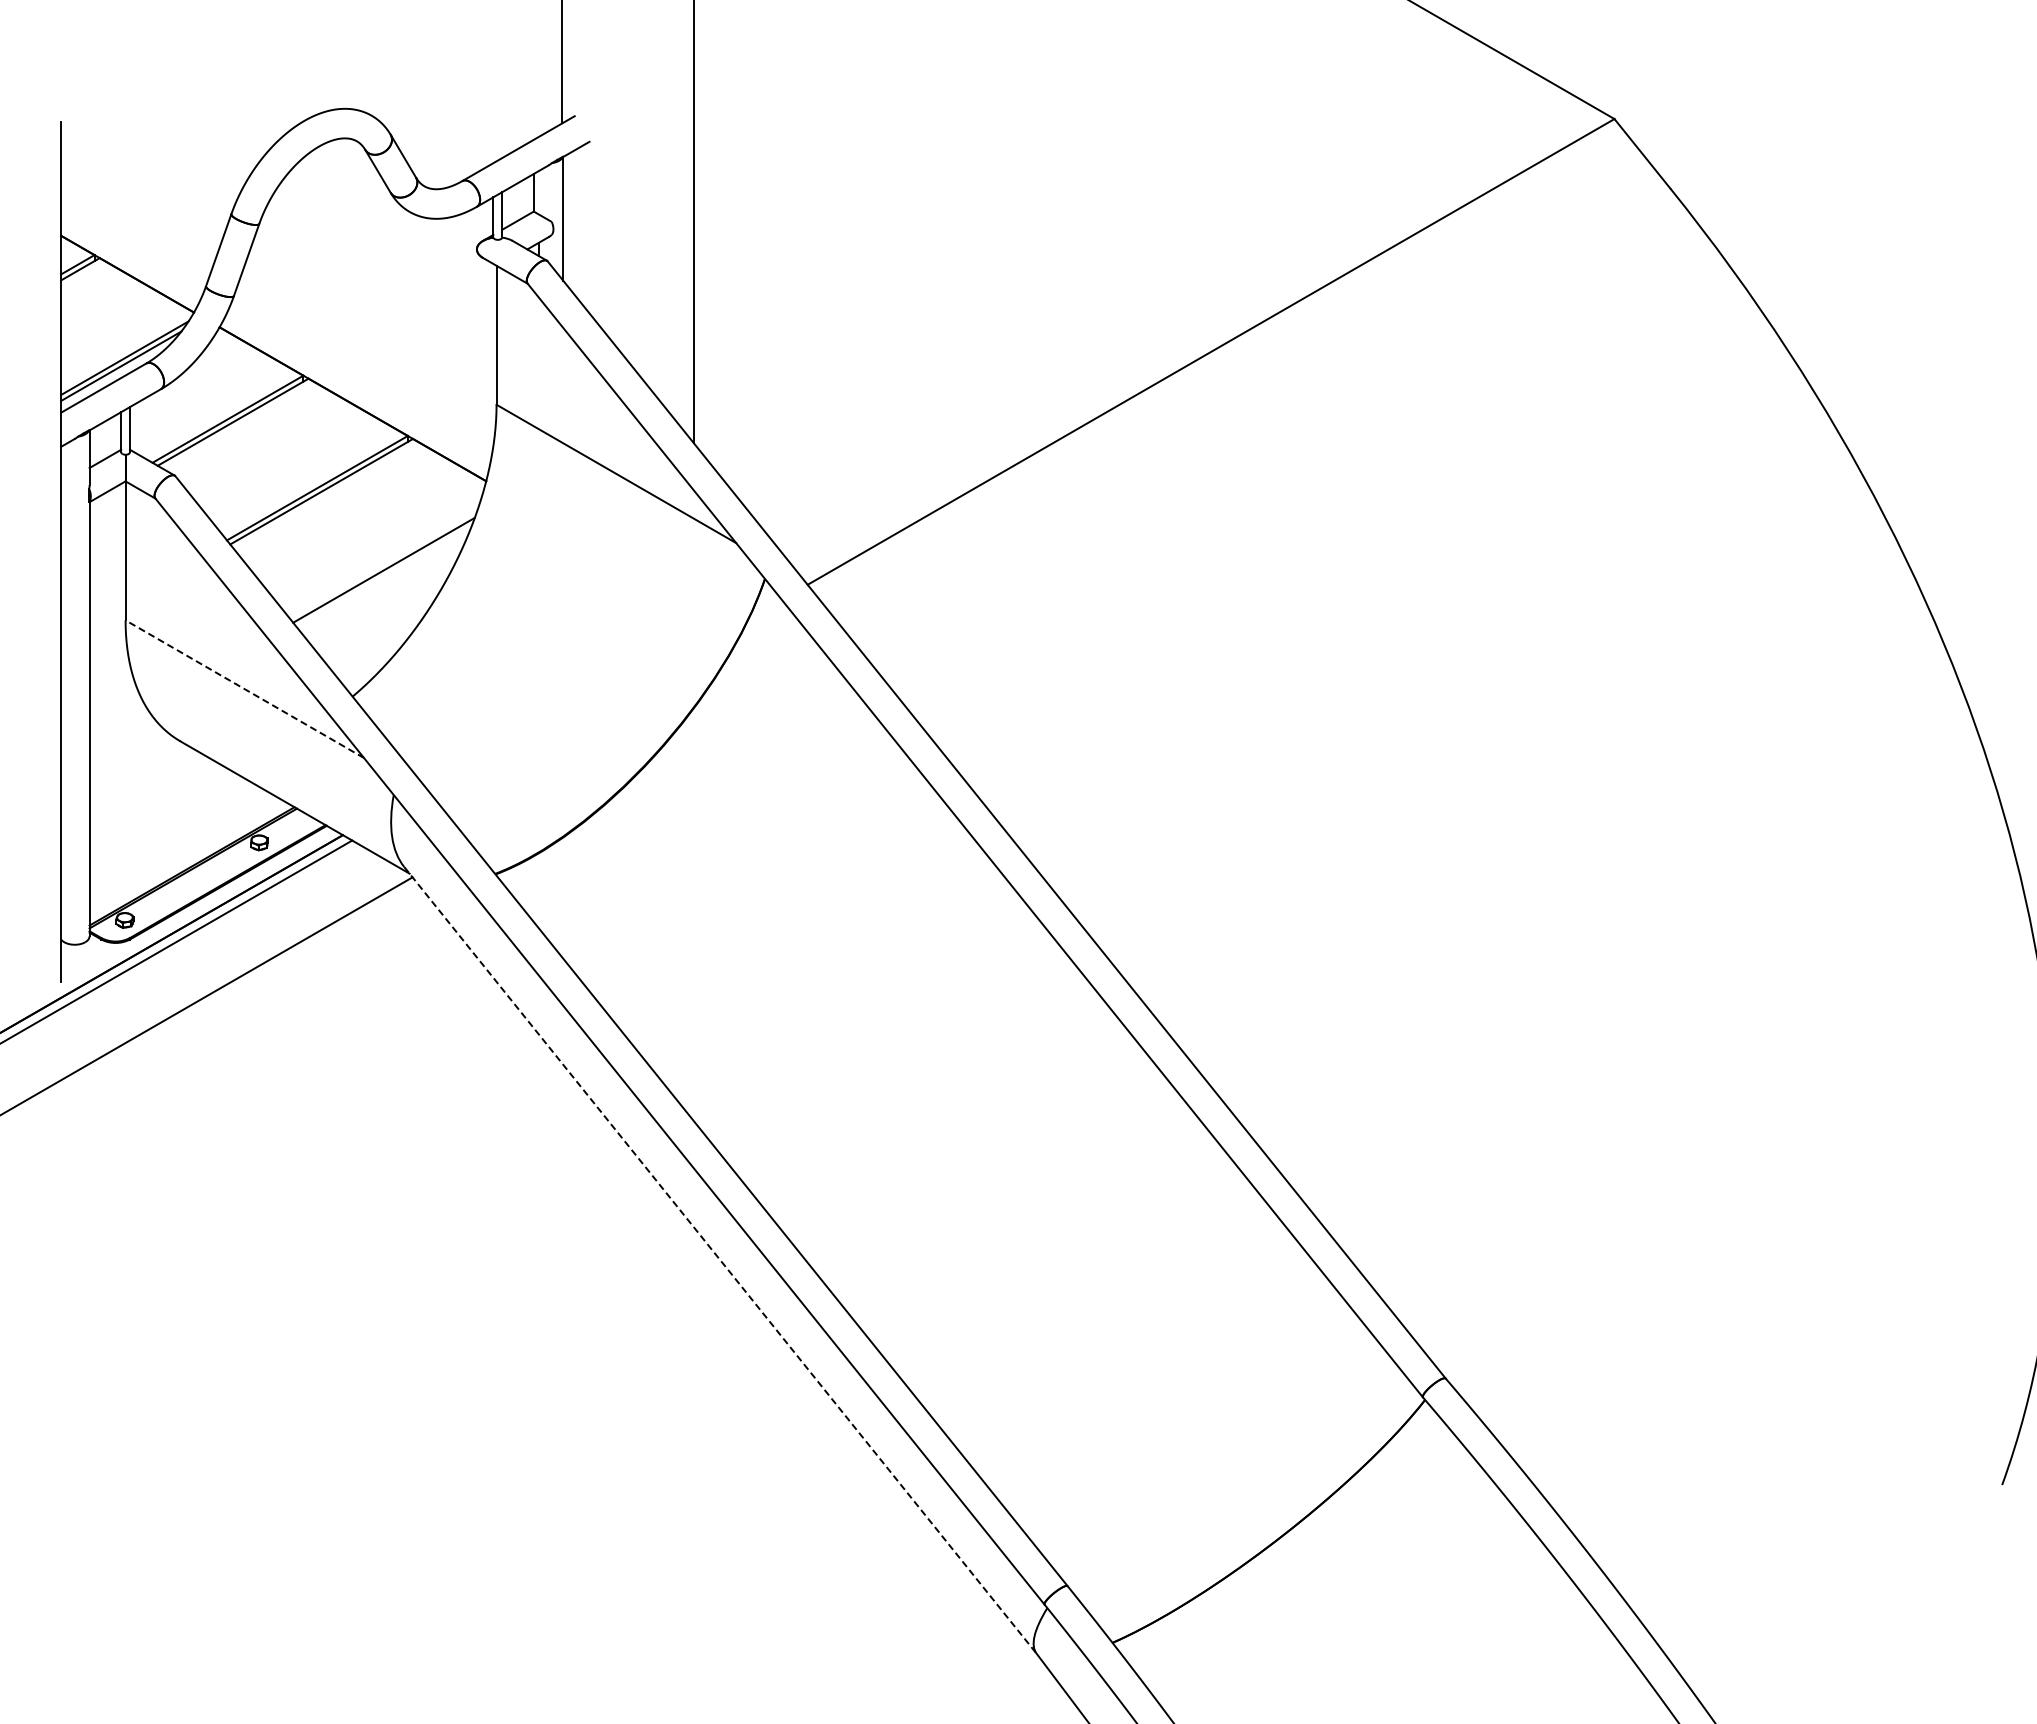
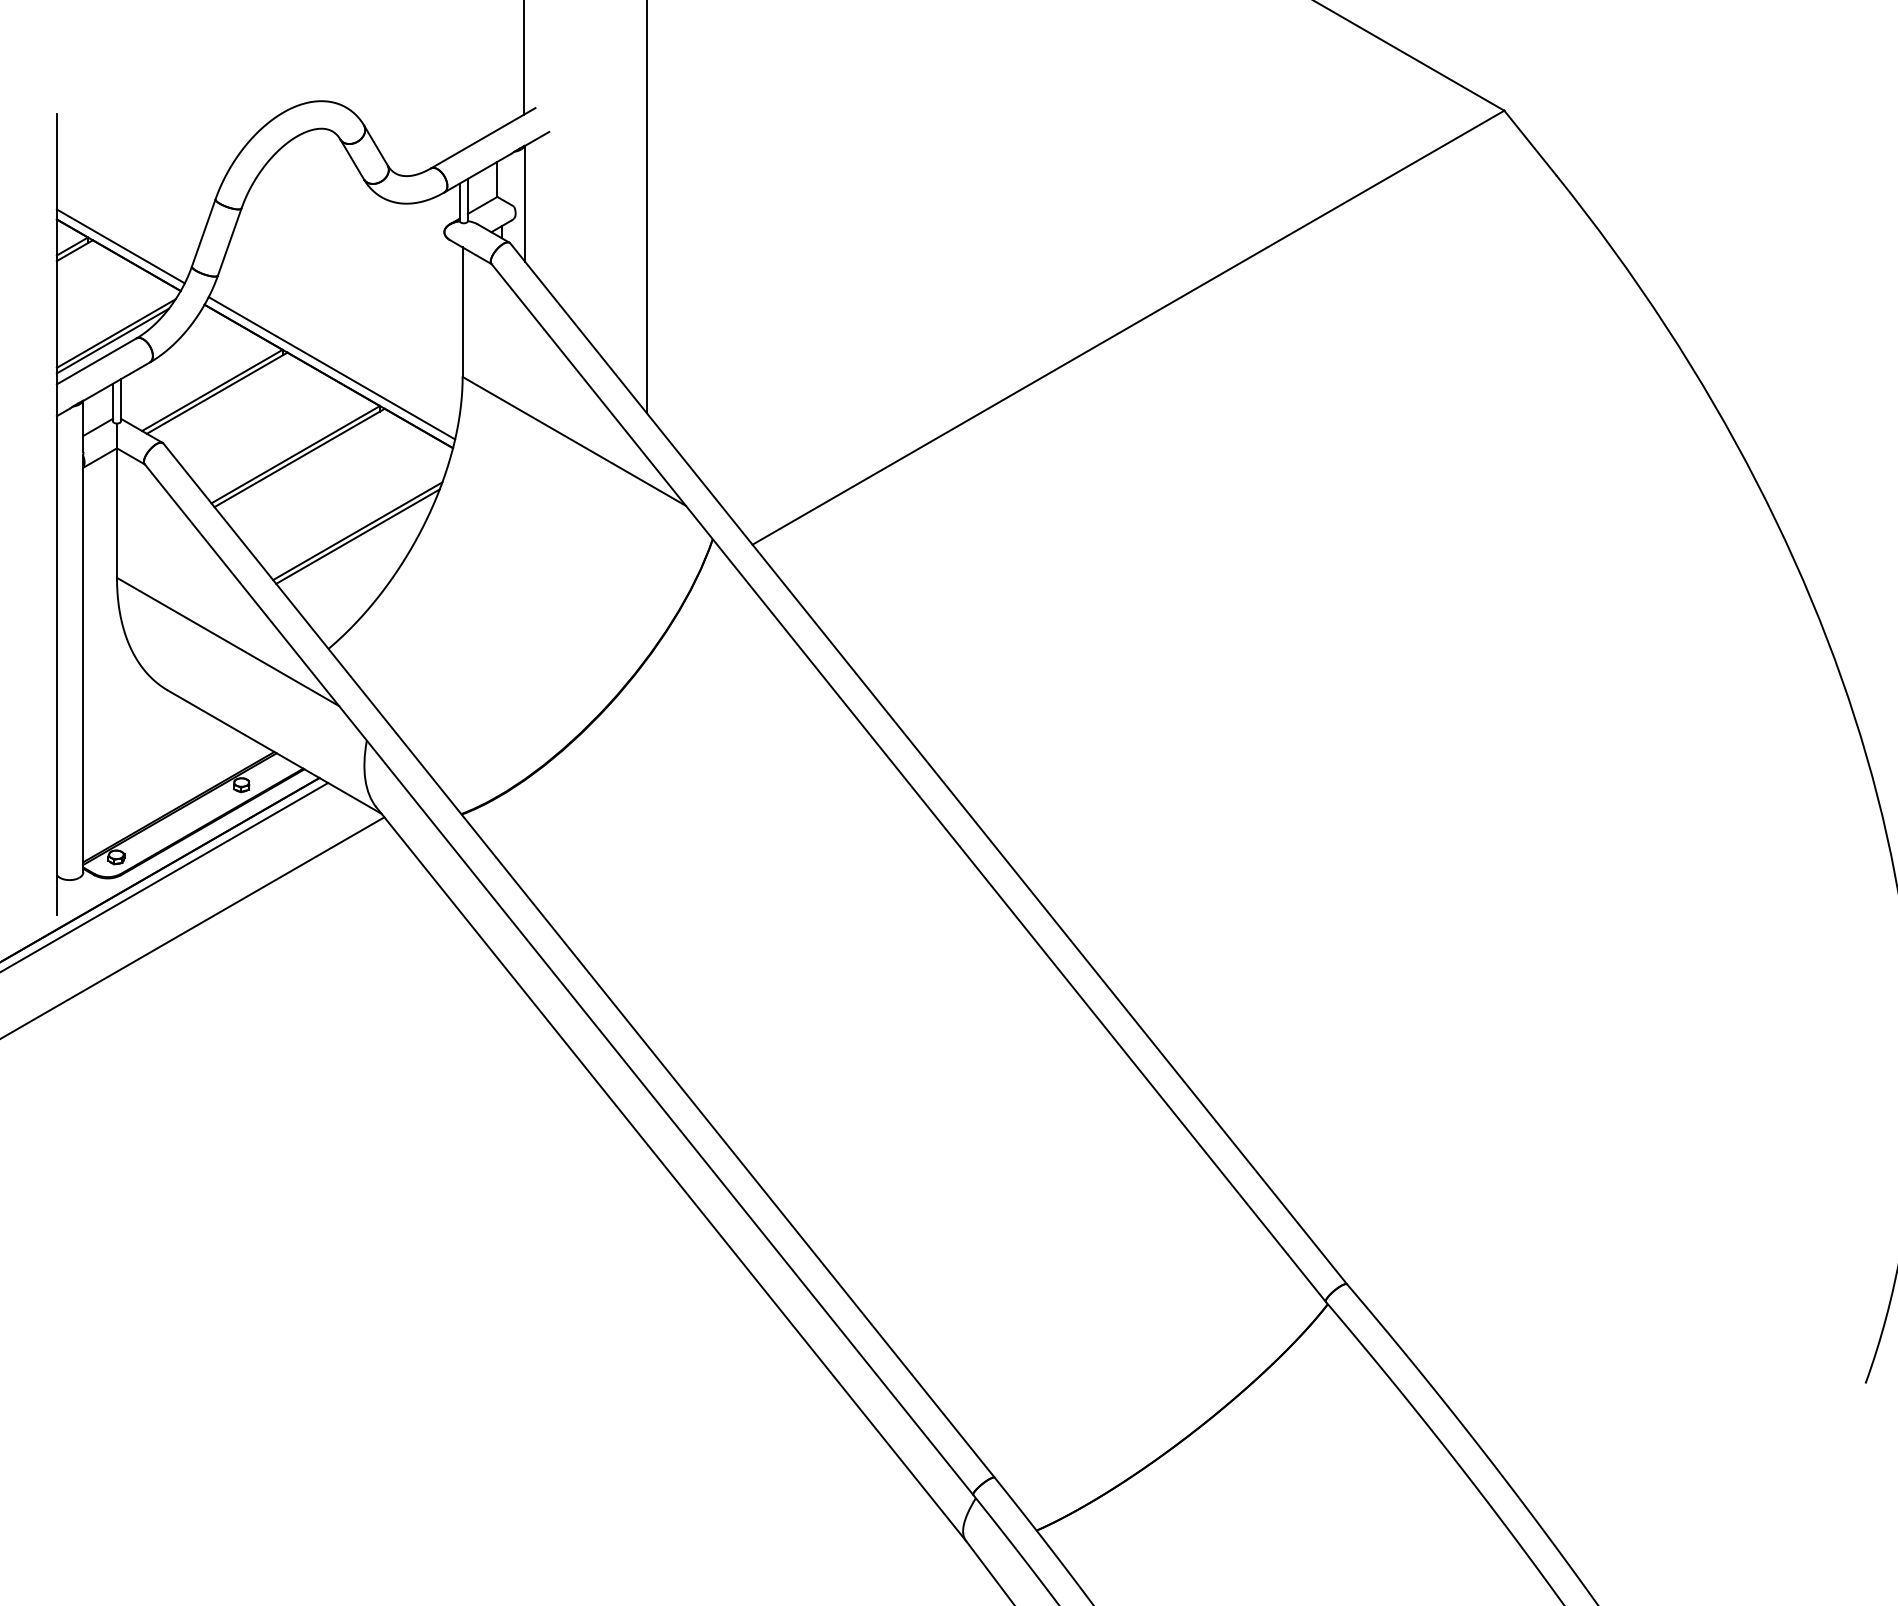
line: (129, 264) -> (120, 246), added
line: (356, 395) -> (332, 368), added
line: (384, 575) -> (358, 536), added
line: (244, 689) -> (227, 642), dashed -> solid
line: (720, 1260) -> (671, 1174), dashed -> solid

